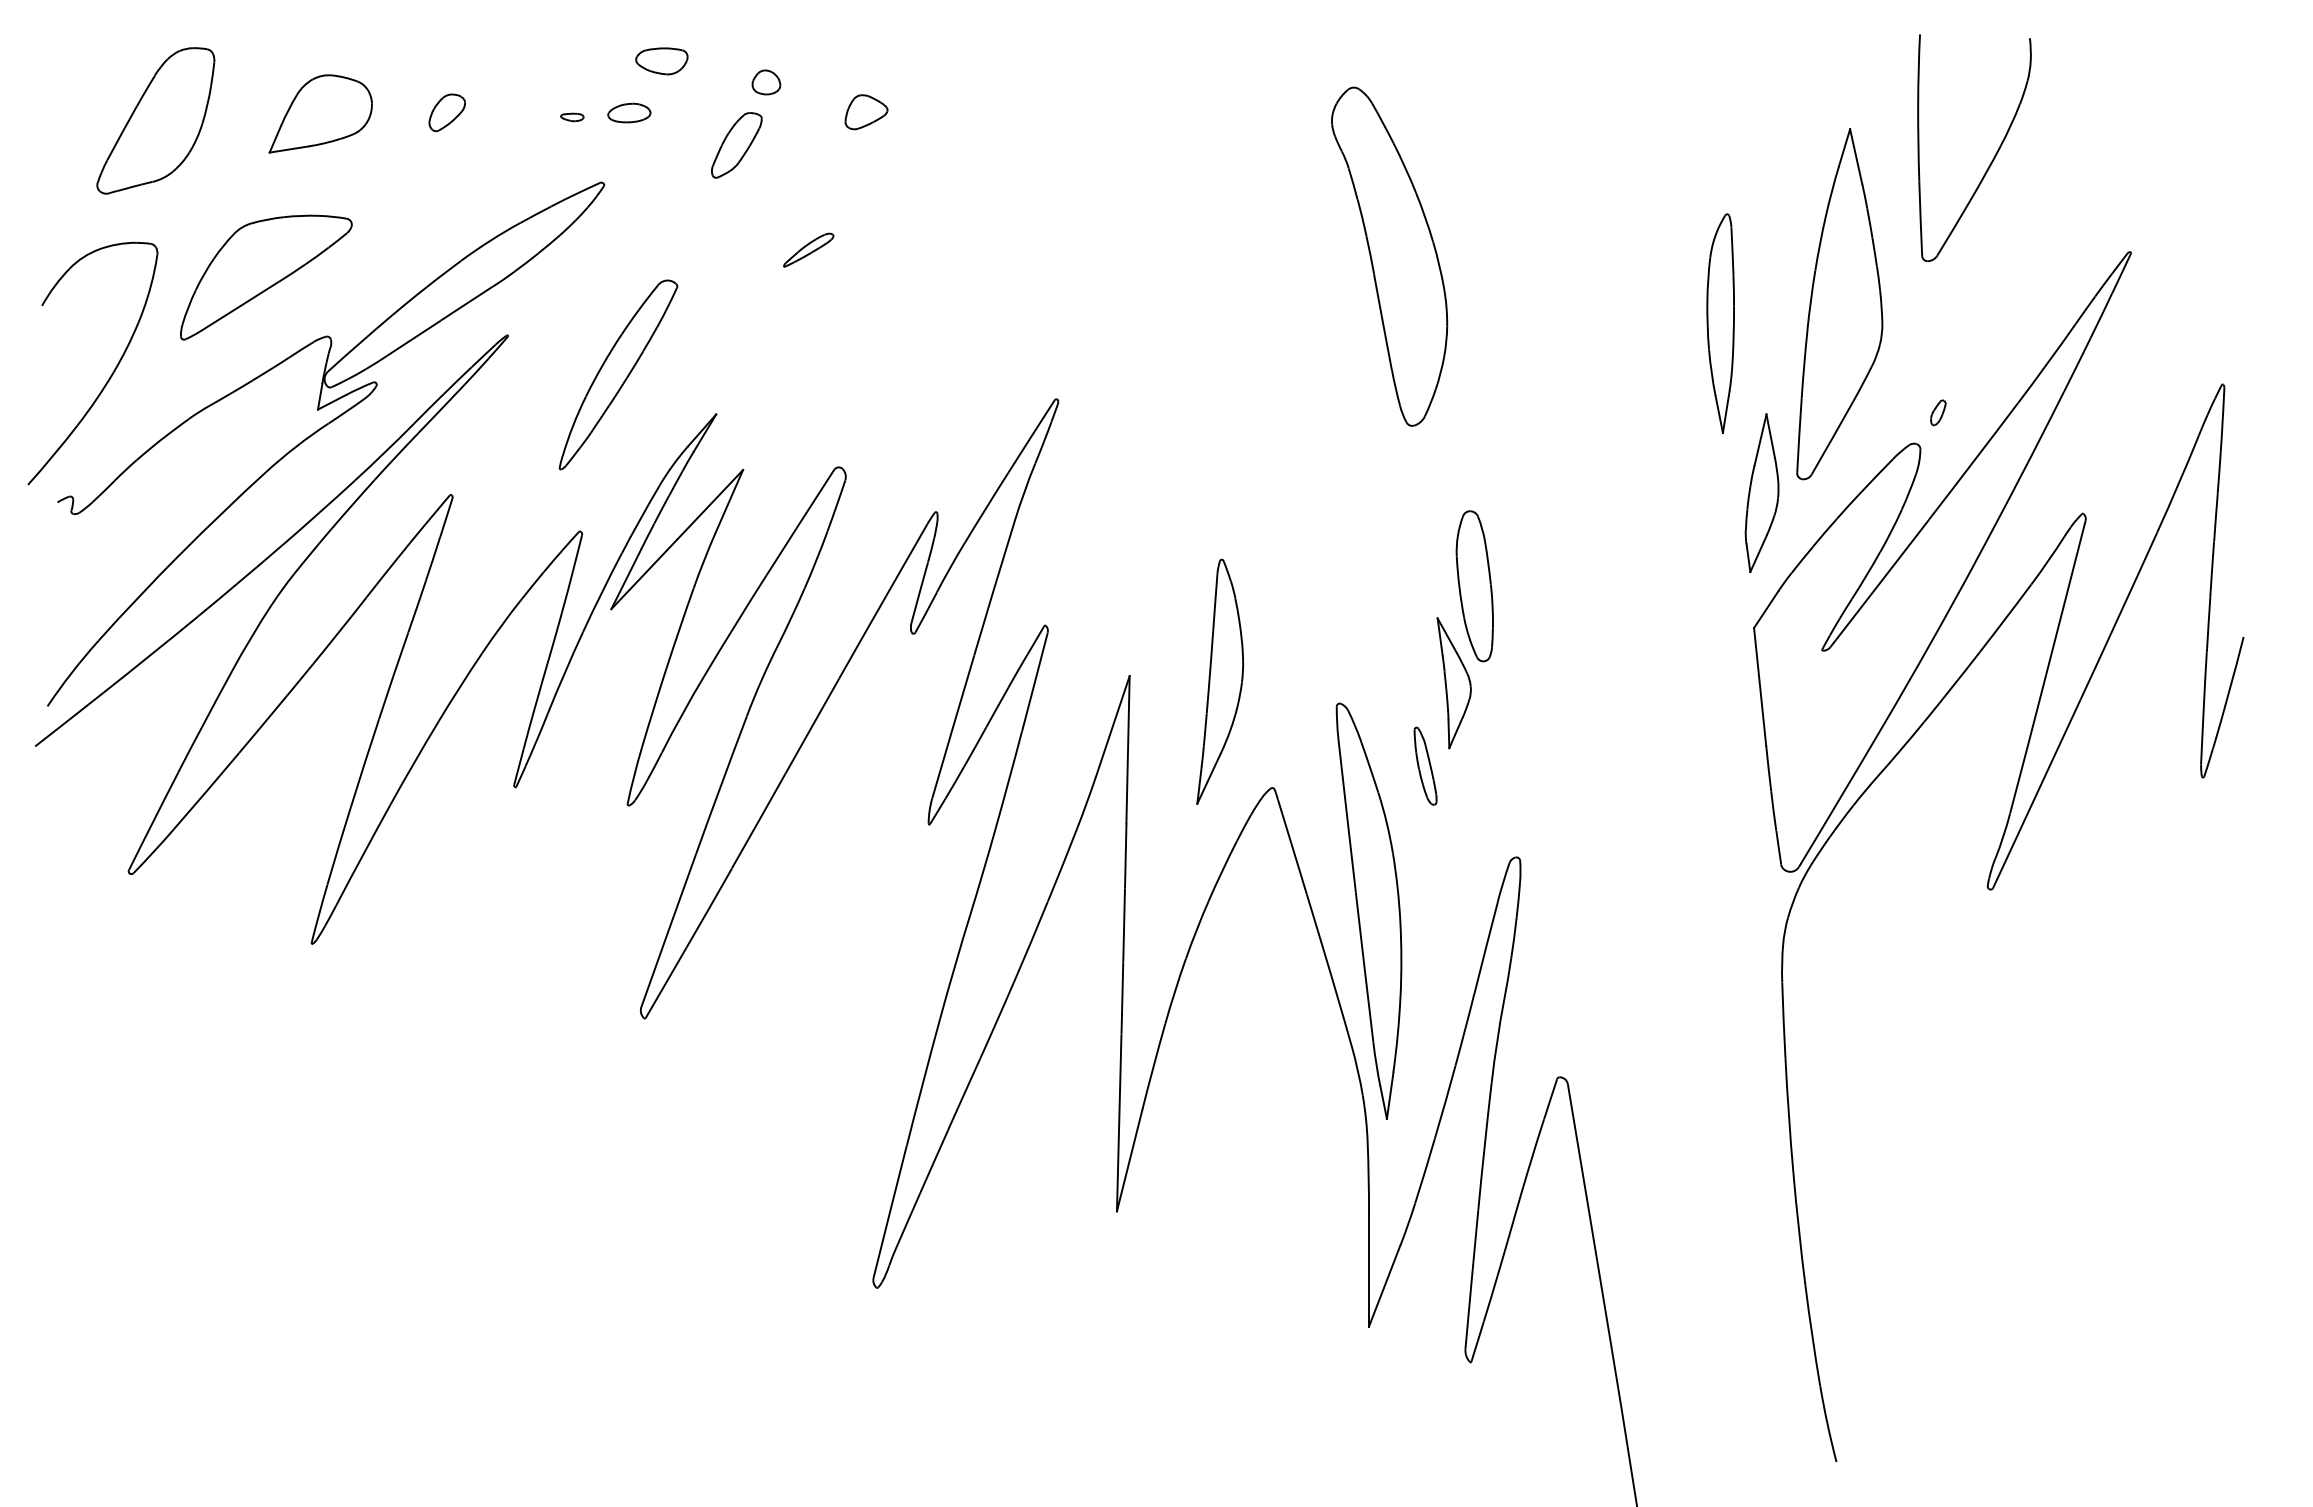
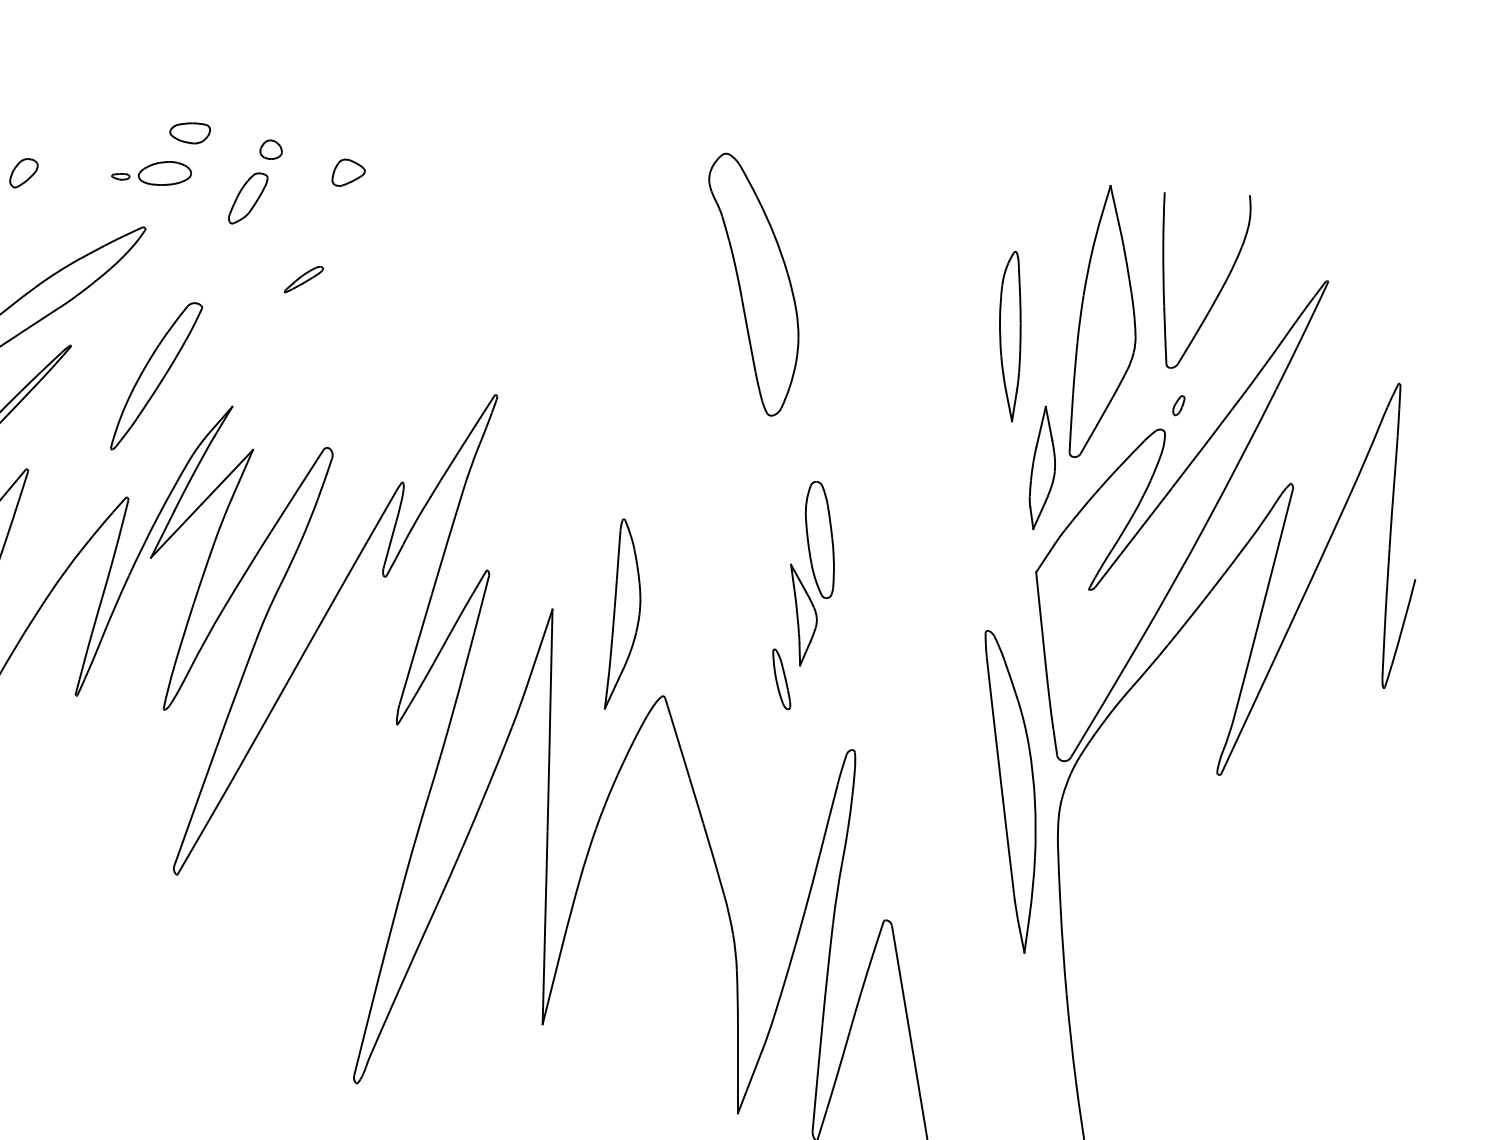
part: (629, 112) -> (165, 173), size x1.6
part: (1993, 157) -> (1221, 287), moved
part: (1368, 910) -> (1010, 791), moved

